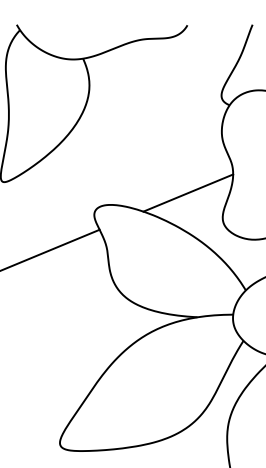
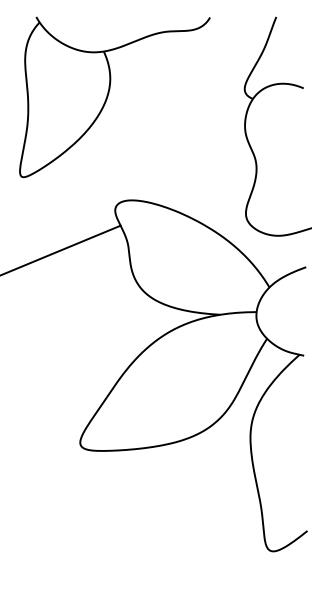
line: (187, 193) -> (210, 188), removed

